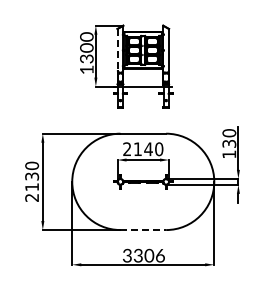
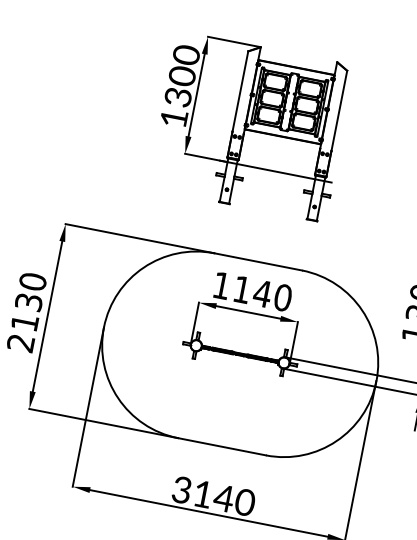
line: (117, 49) -> (240, 90), dashed -> solid
text: (127, 148) -> (222, 284), 2140 -> 1140
line: (143, 230) -> (222, 447), dashed -> solid
text: (149, 255) -> (224, 497), 3306 -> 3140

